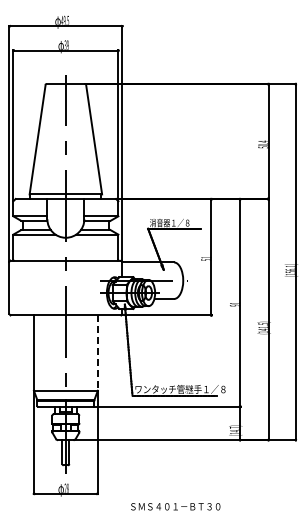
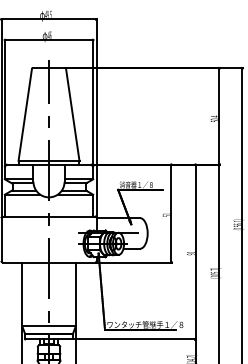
text: (66, 44) -> (49, 34), 39 -> 46
text: (262, 326) -> (214, 271), 141.5 -> 105.7
line: (97, 353) -> (75, 294), dashed -> solid

